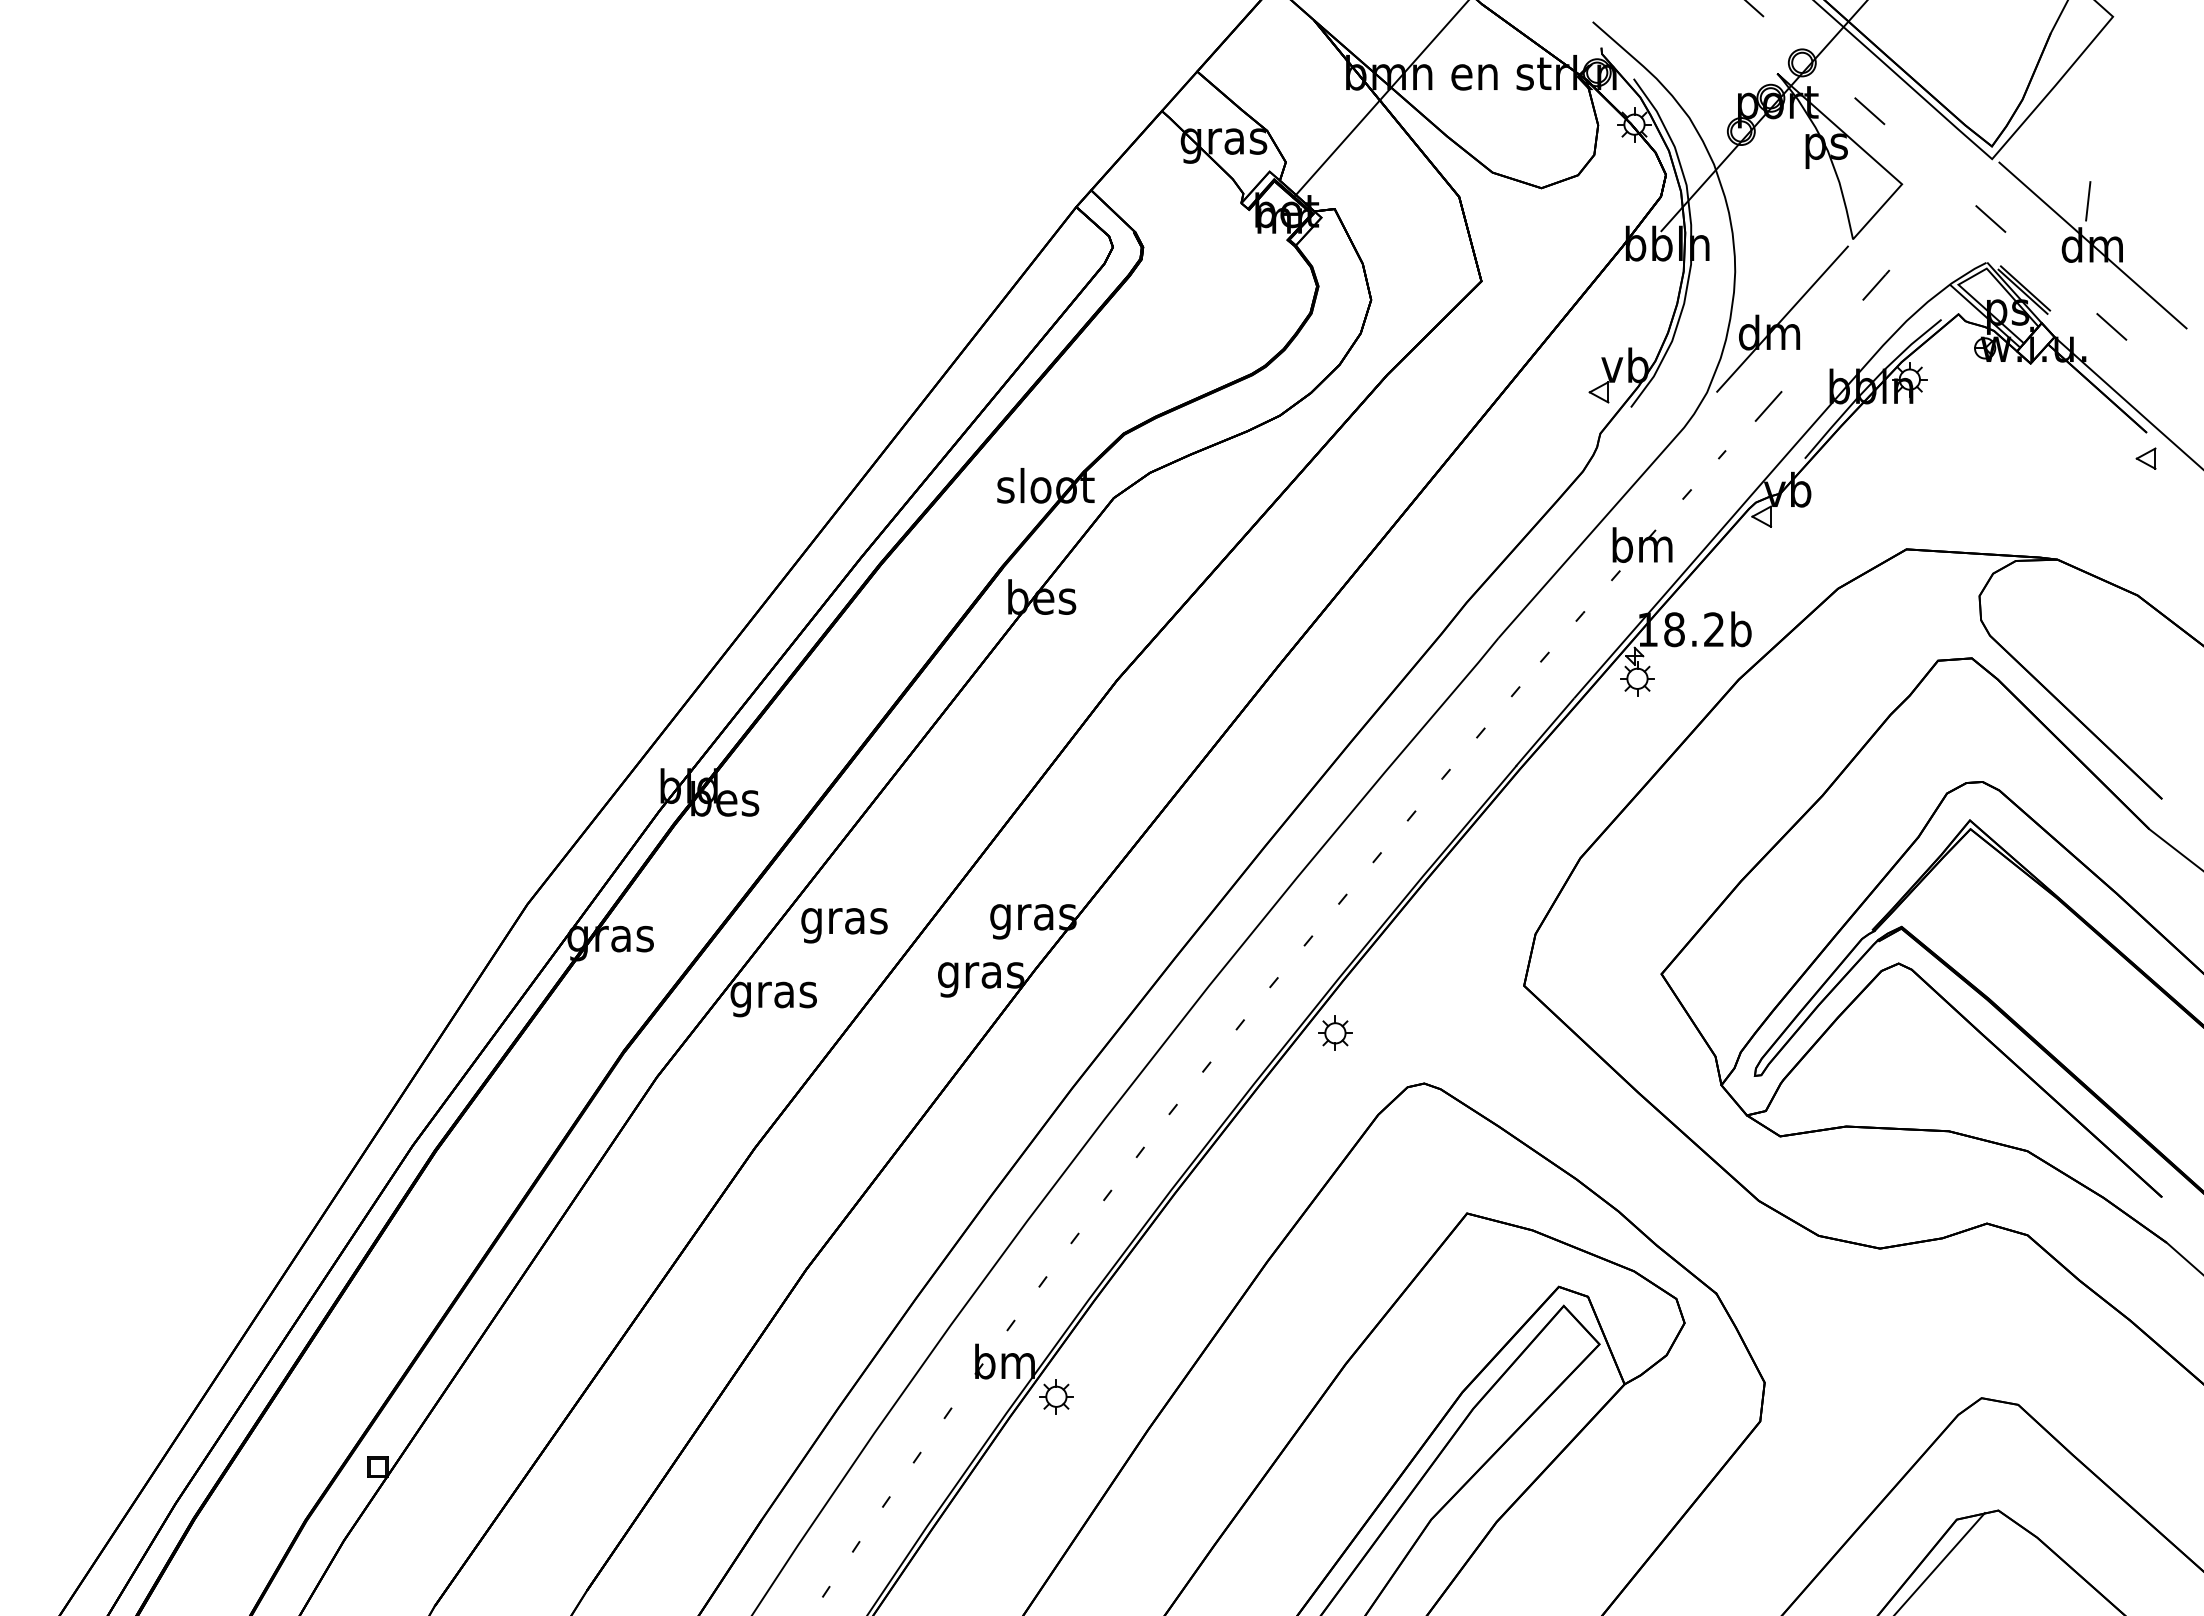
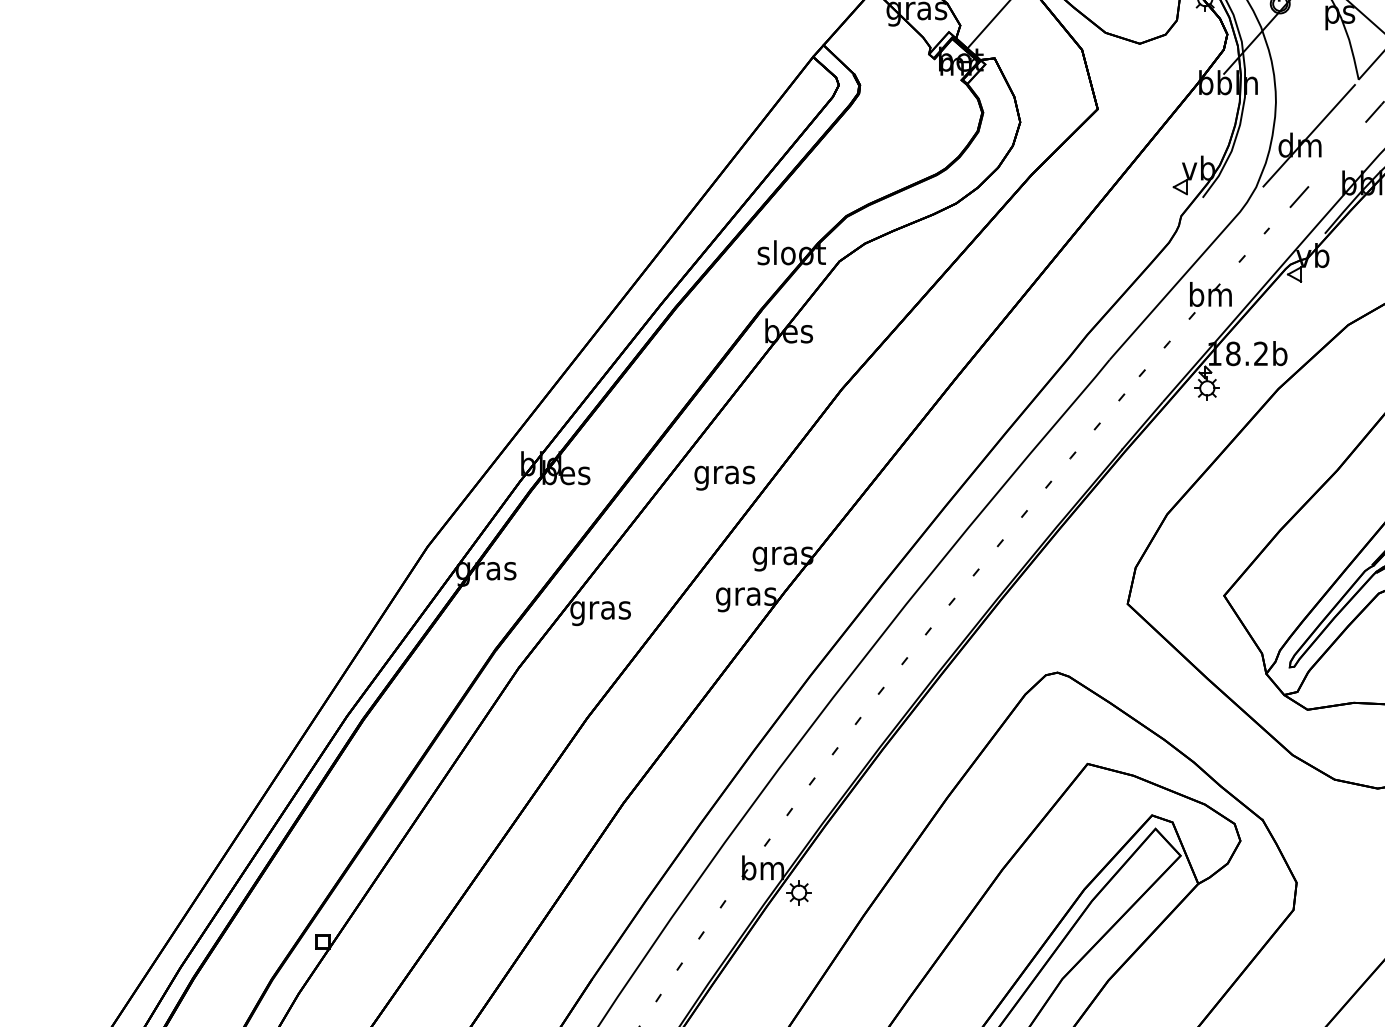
text: (844, 925) -> (724, 478), moved
part: (1335, 1032) -> (995, 636), removed

